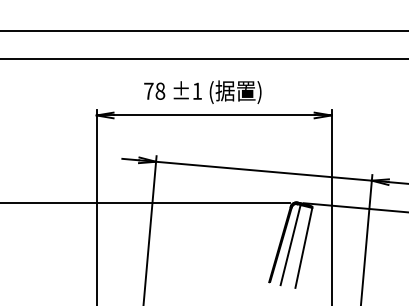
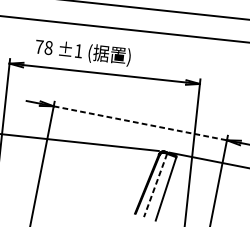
text: (202, 91) -> (82, 51), moved
line: (264, 171) -> (140, 123), solid -> dashed
line: (290, 245) -> (155, 185), solid -> dashed

